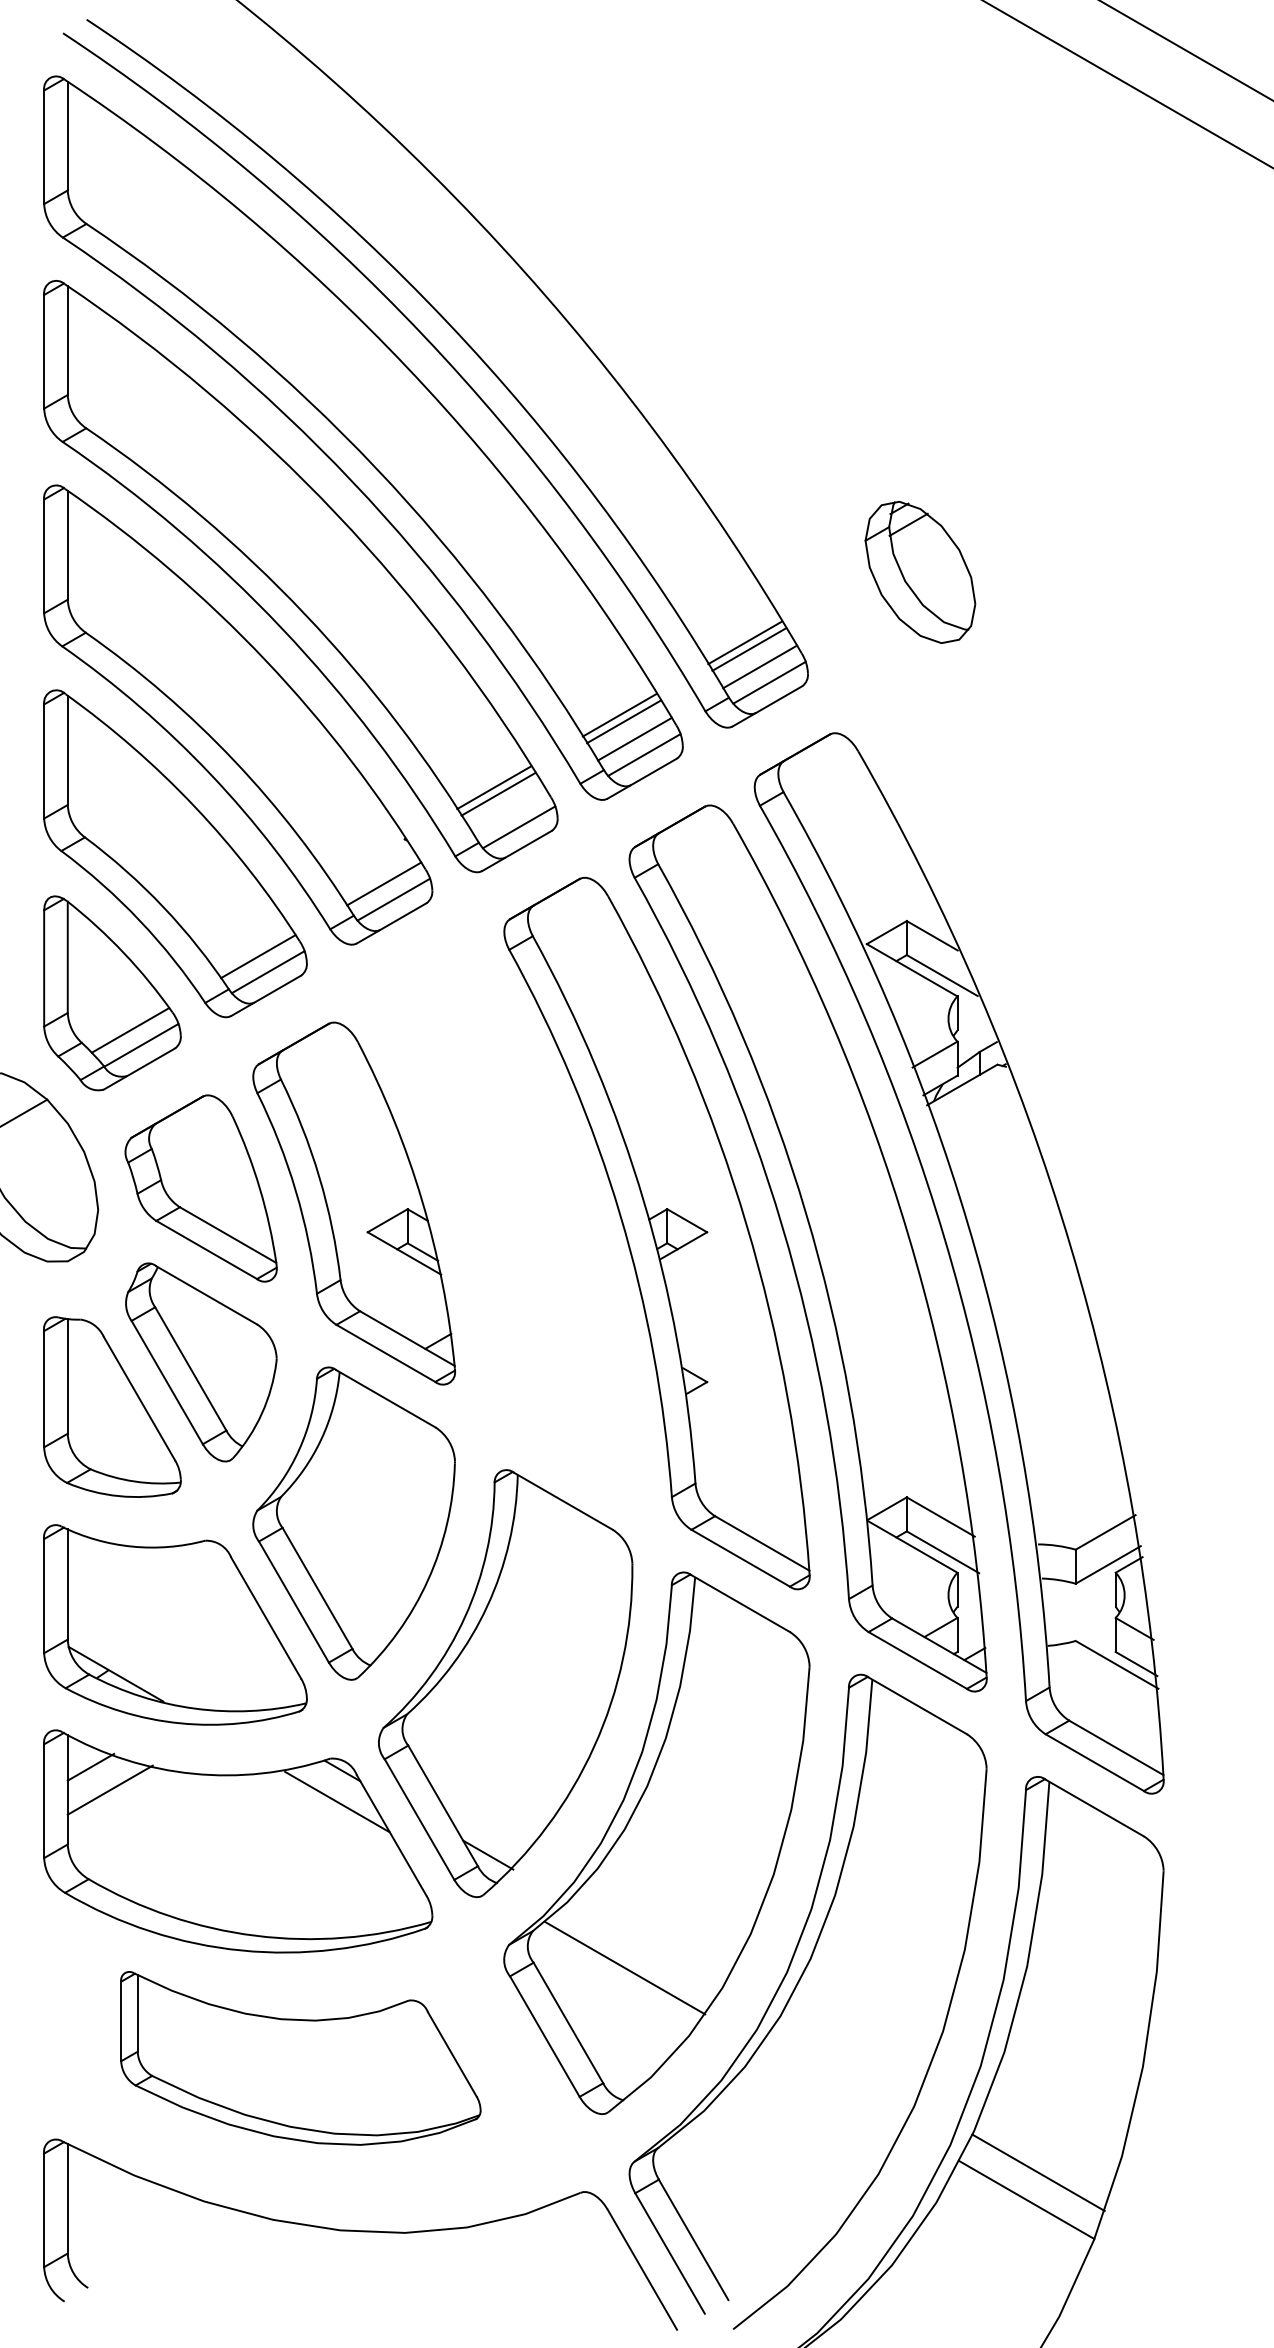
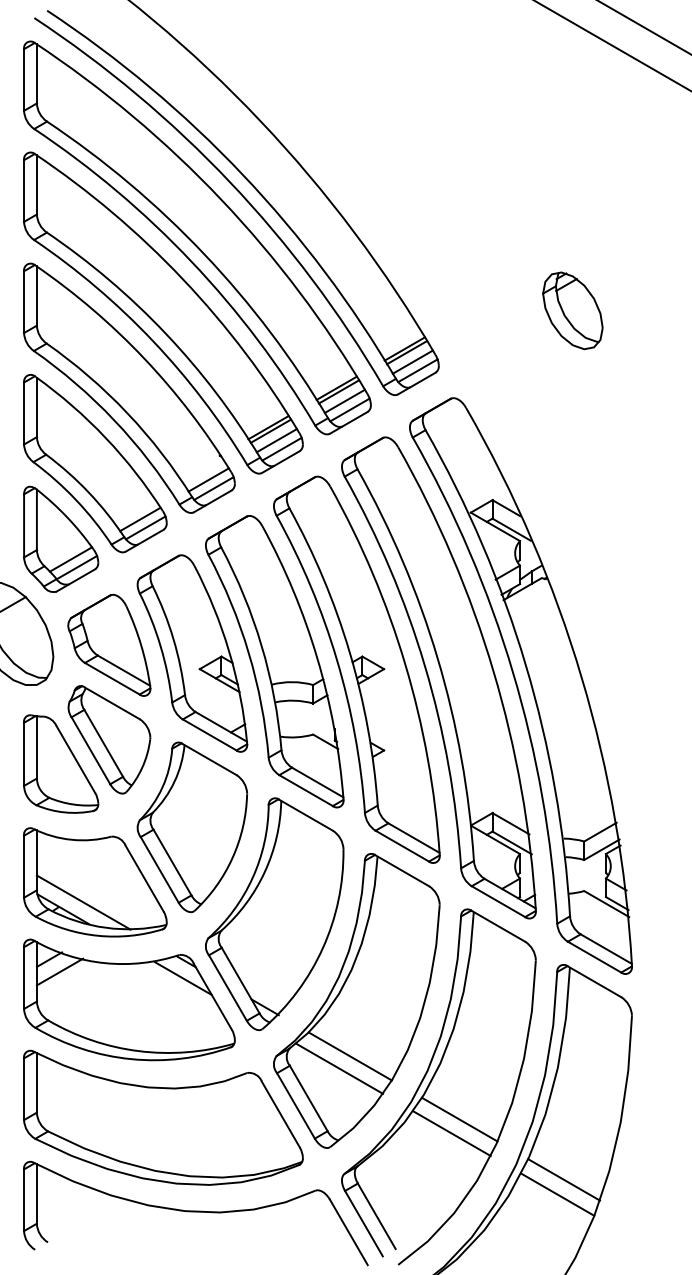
part: (919, 571) -> (572, 310), moved
line: (509, 811) -> (276, 440), added
part: (505, 1218) -> (274, 661), added
line: (153, 1662) -> (83, 902), added
line: (643, 1945) -> (349, 1056), added
part: (300, 2057) -> (163, 1117), size x1.43
line: (846, 2061) -> (459, 1119), added
line: (831, 2087) -> (451, 1133), added

